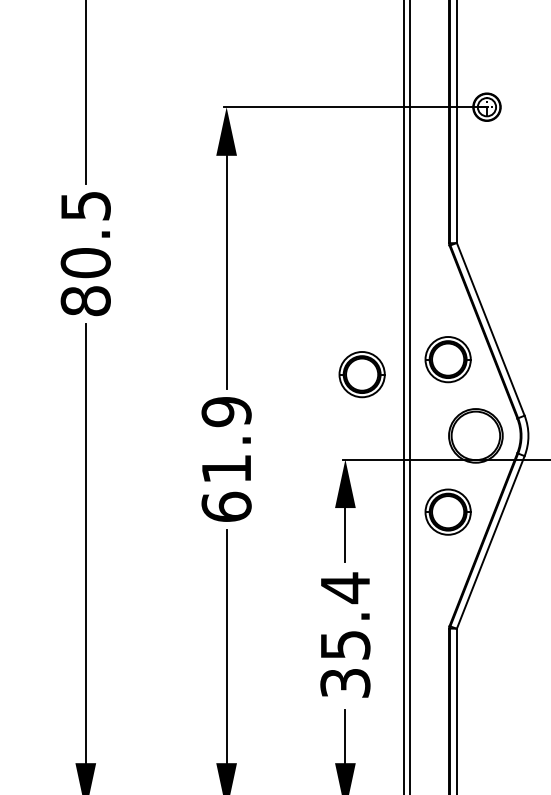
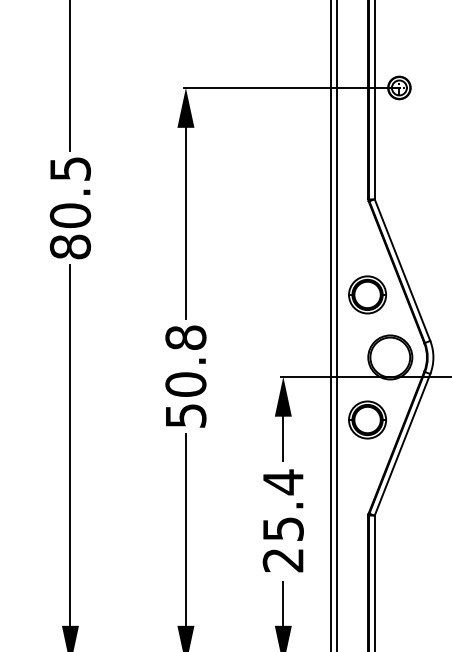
part: (361, 374) -> (296, 307), removed
text: (226, 459) -> (185, 376), 61.9 -> 50.8
text: (345, 683) -> (283, 560), 35.4 -> 25.4

